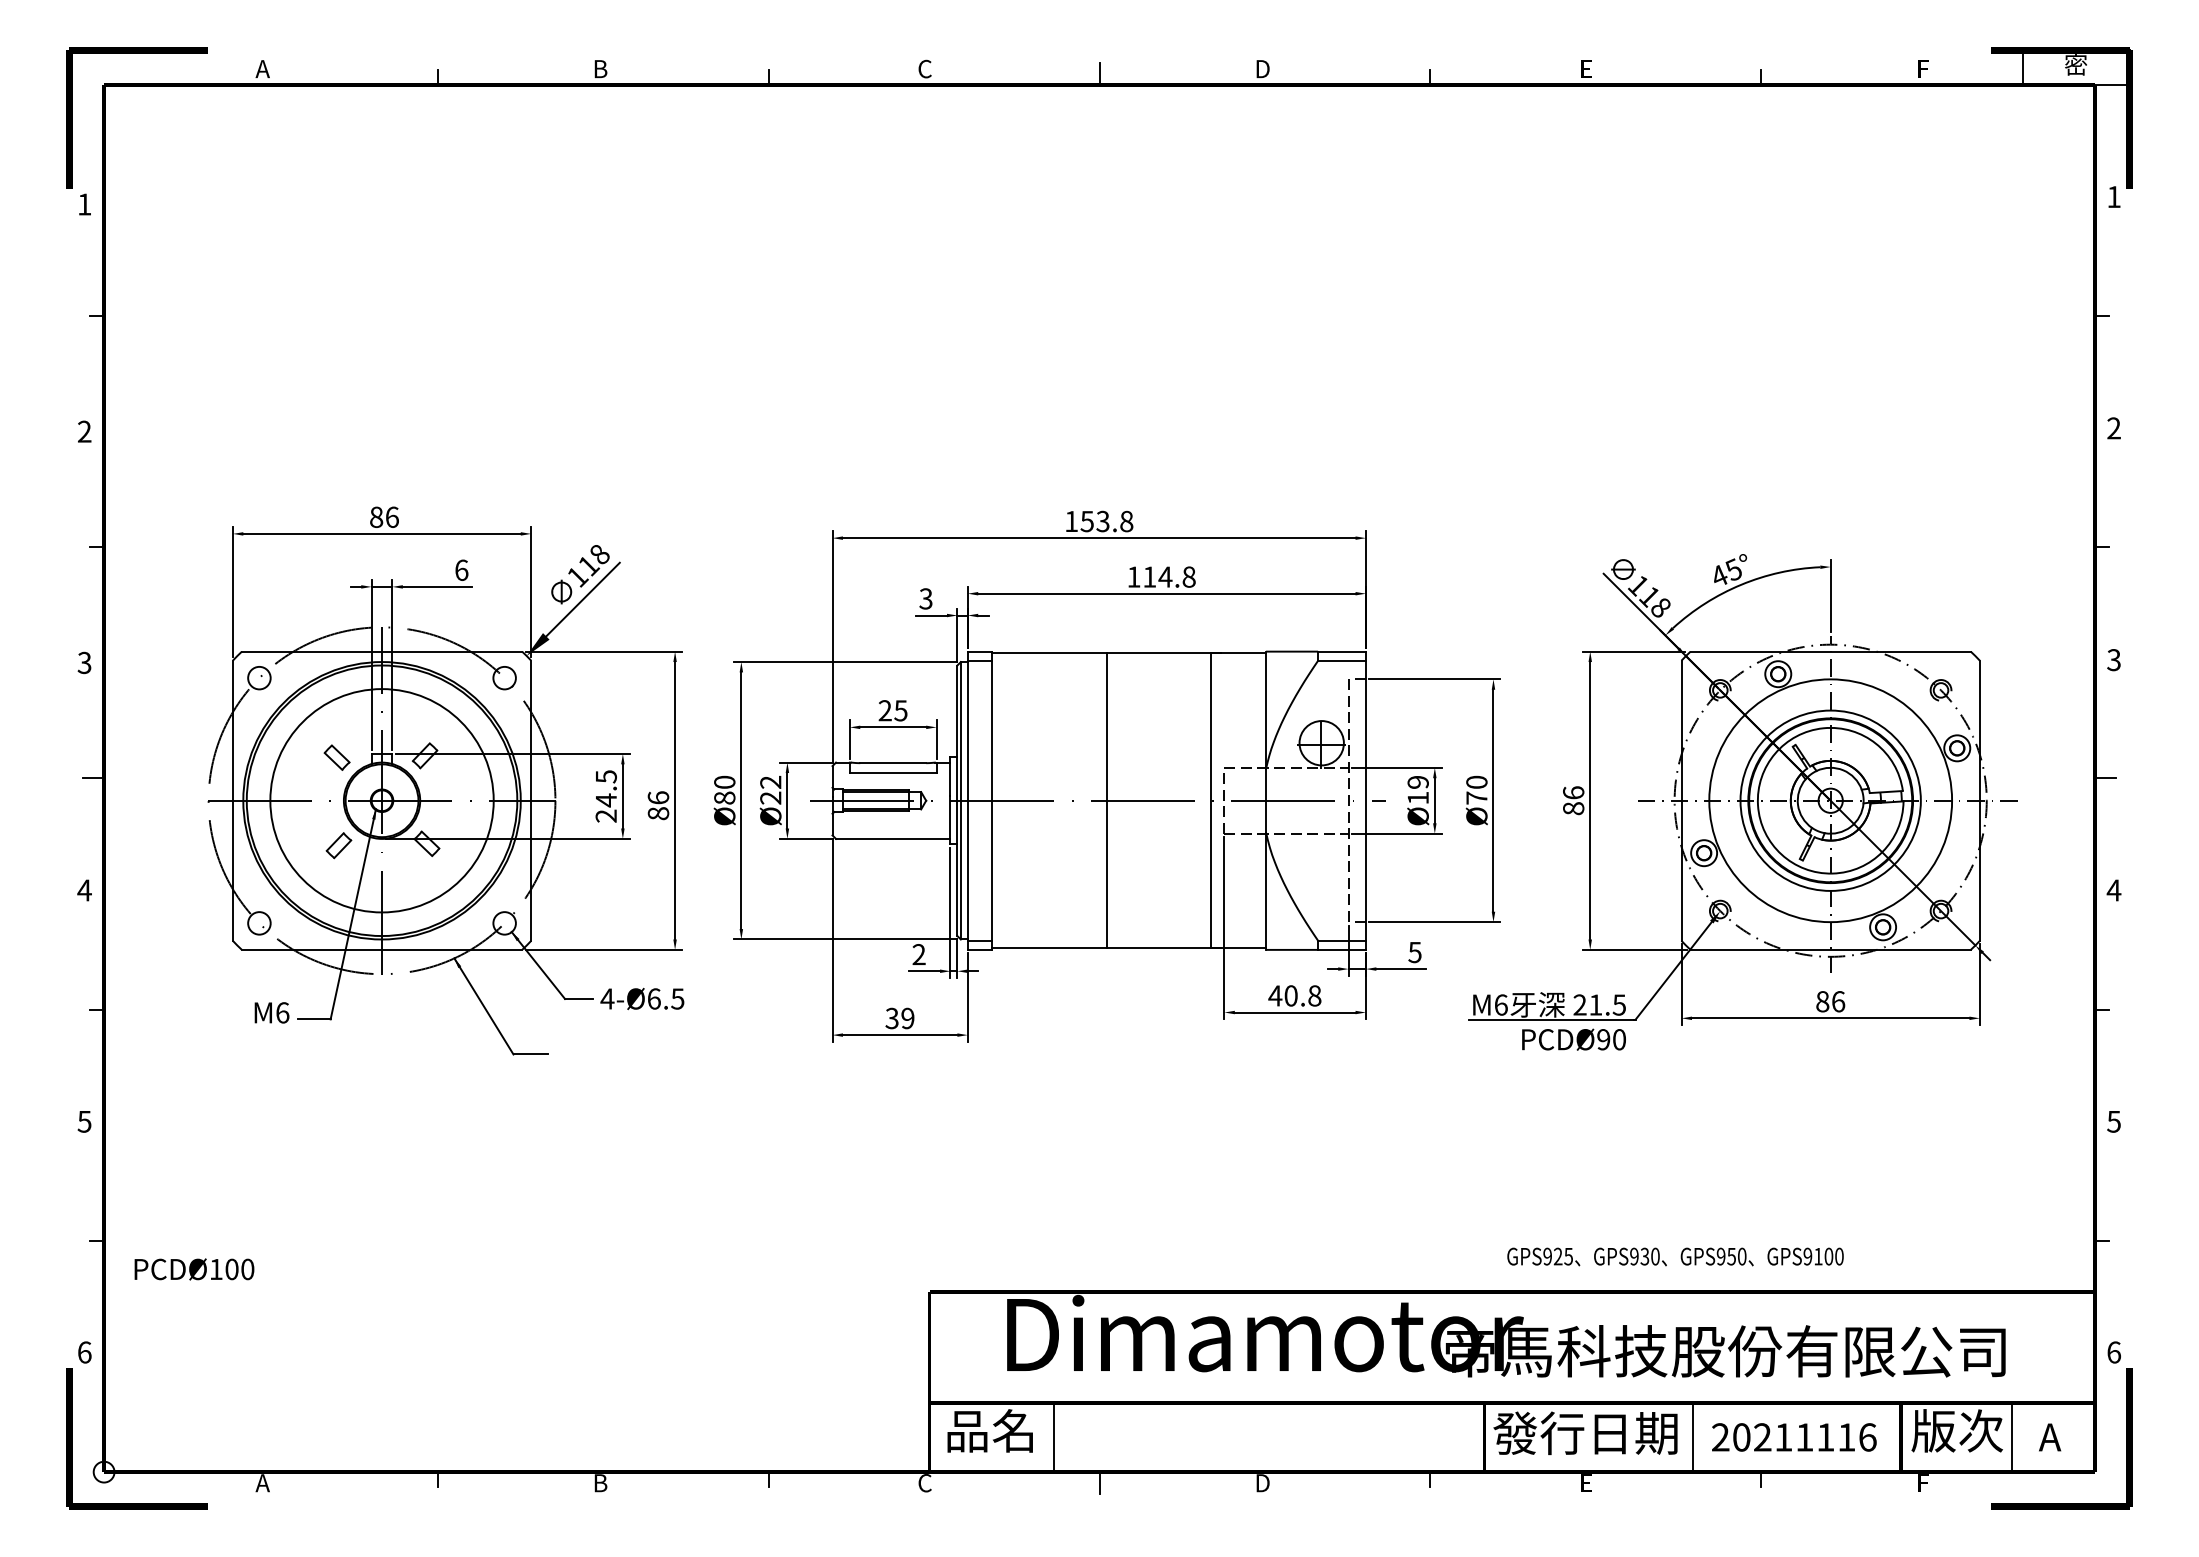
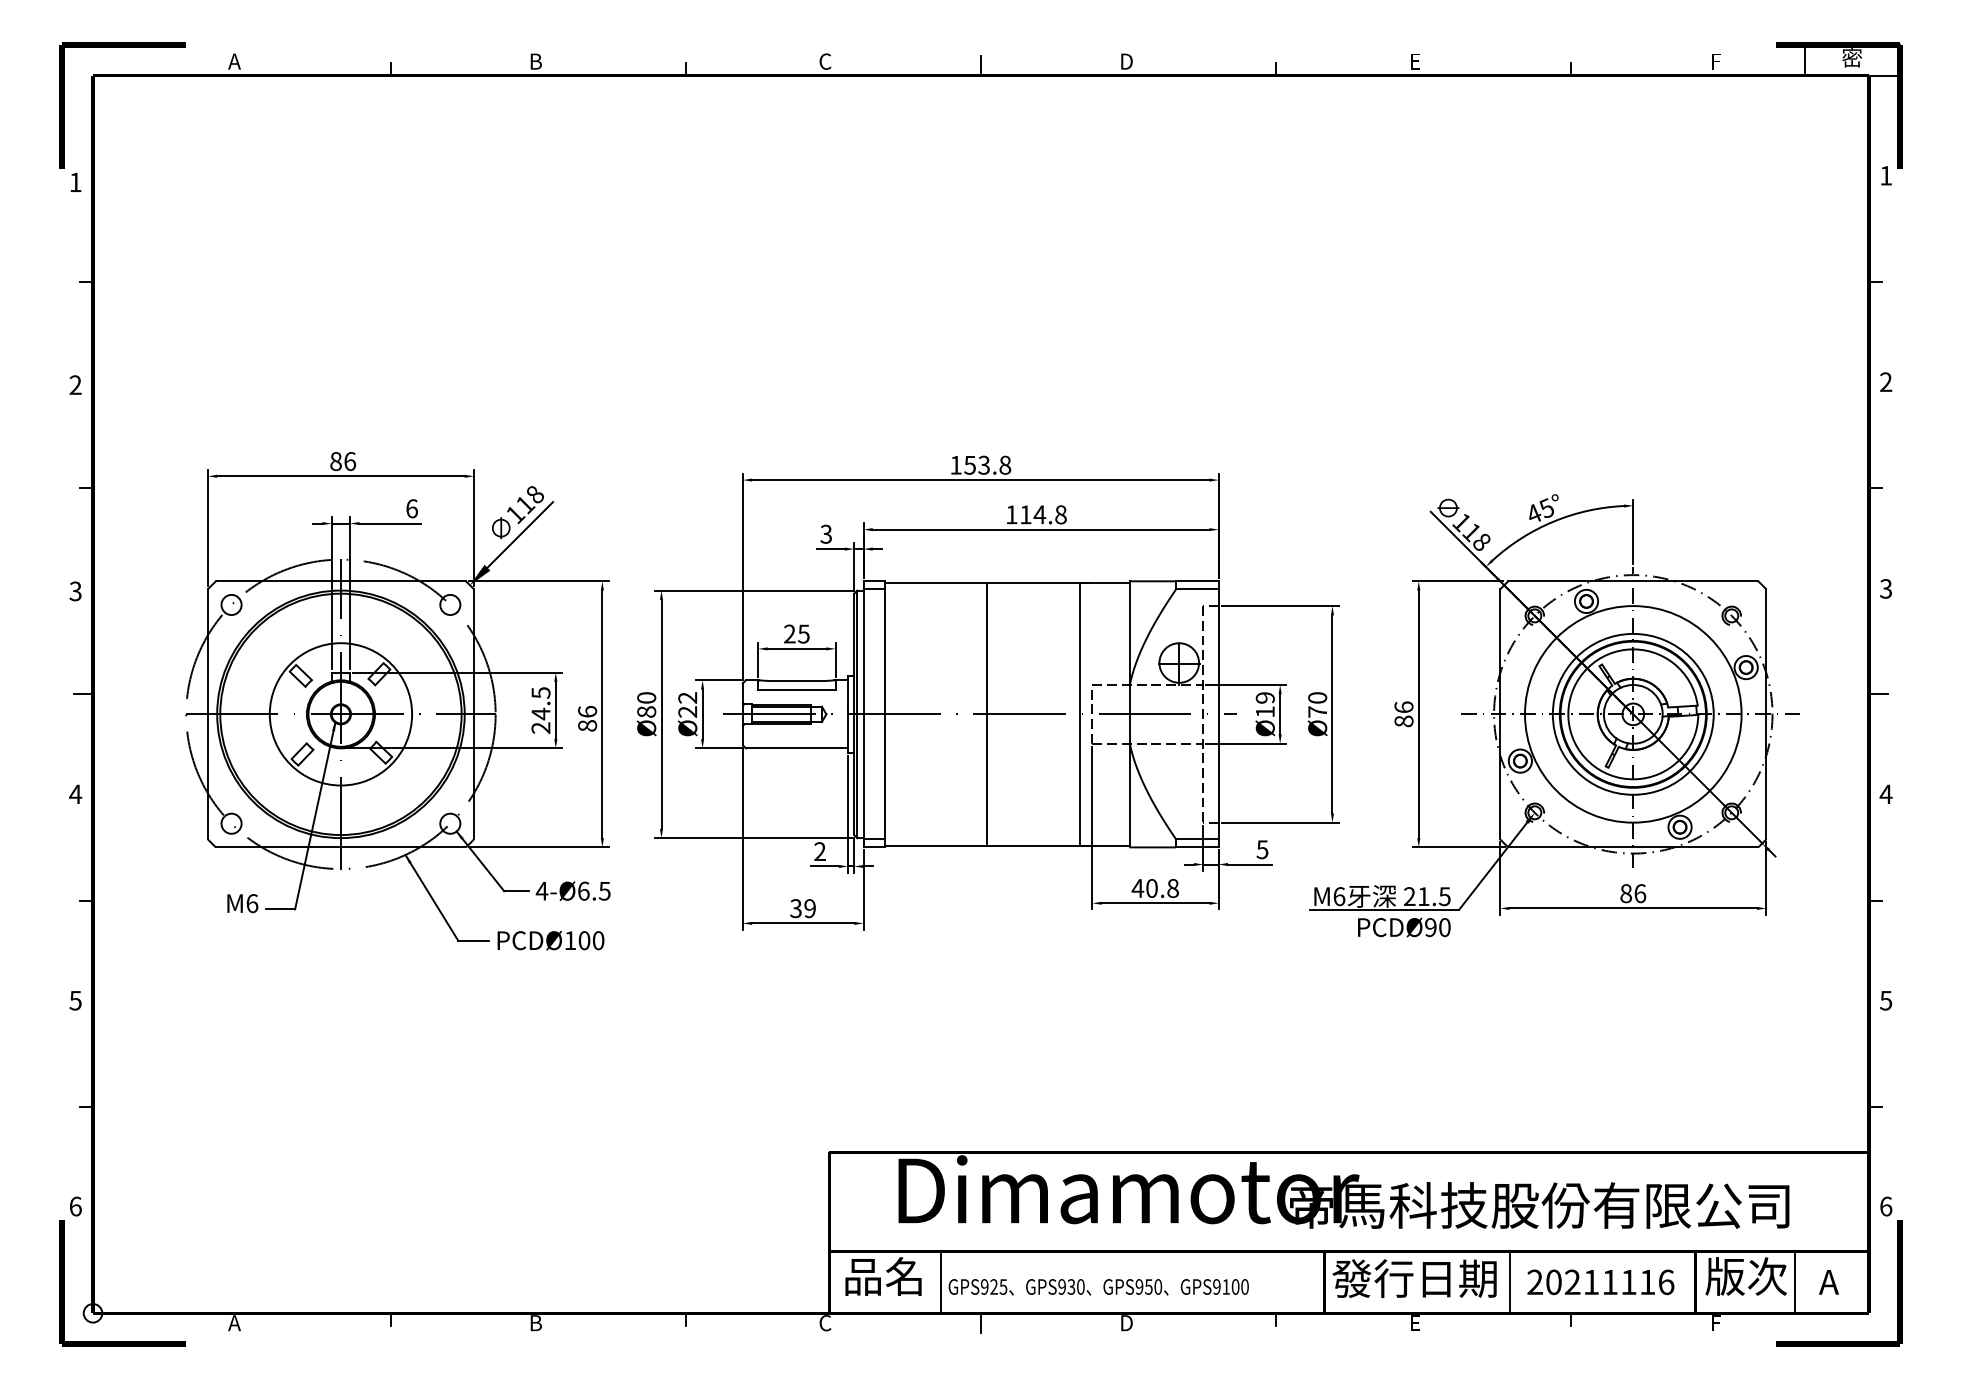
circle: (381, 800) -> (340, 714), size x0.71
text: (1675, 1256) -> (1098, 1286), moved
text: (194, 1269) -> (551, 940), moved

